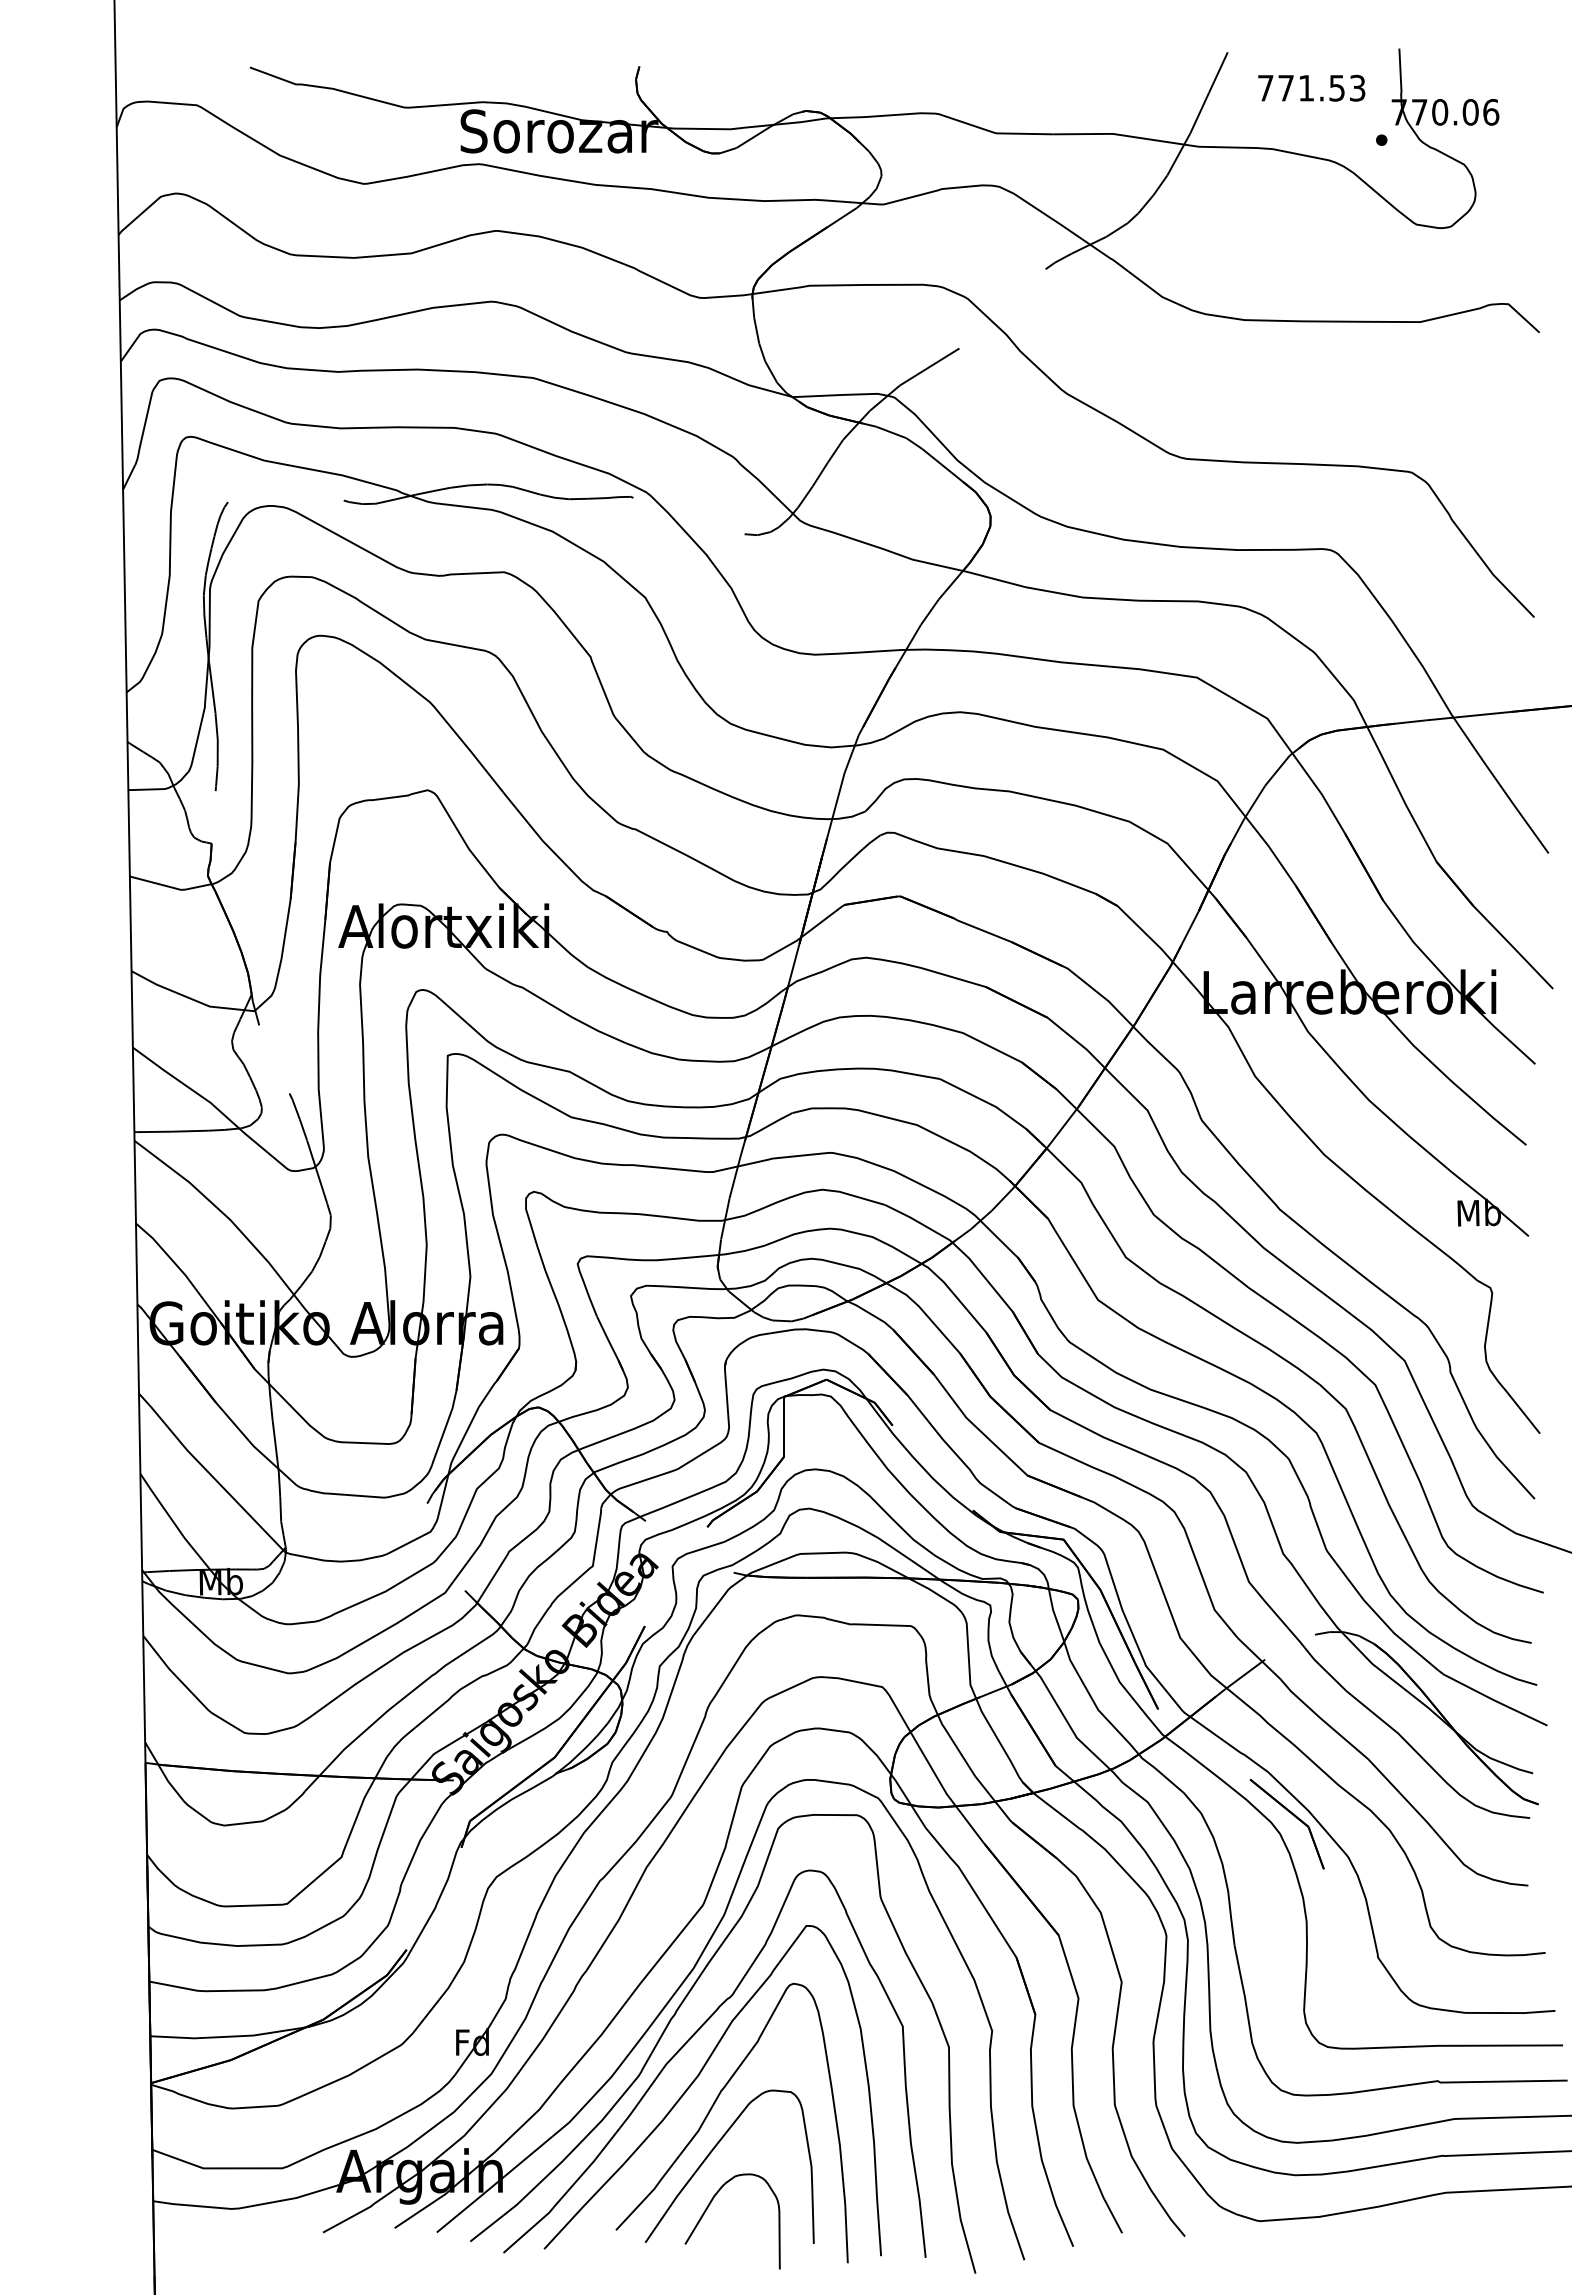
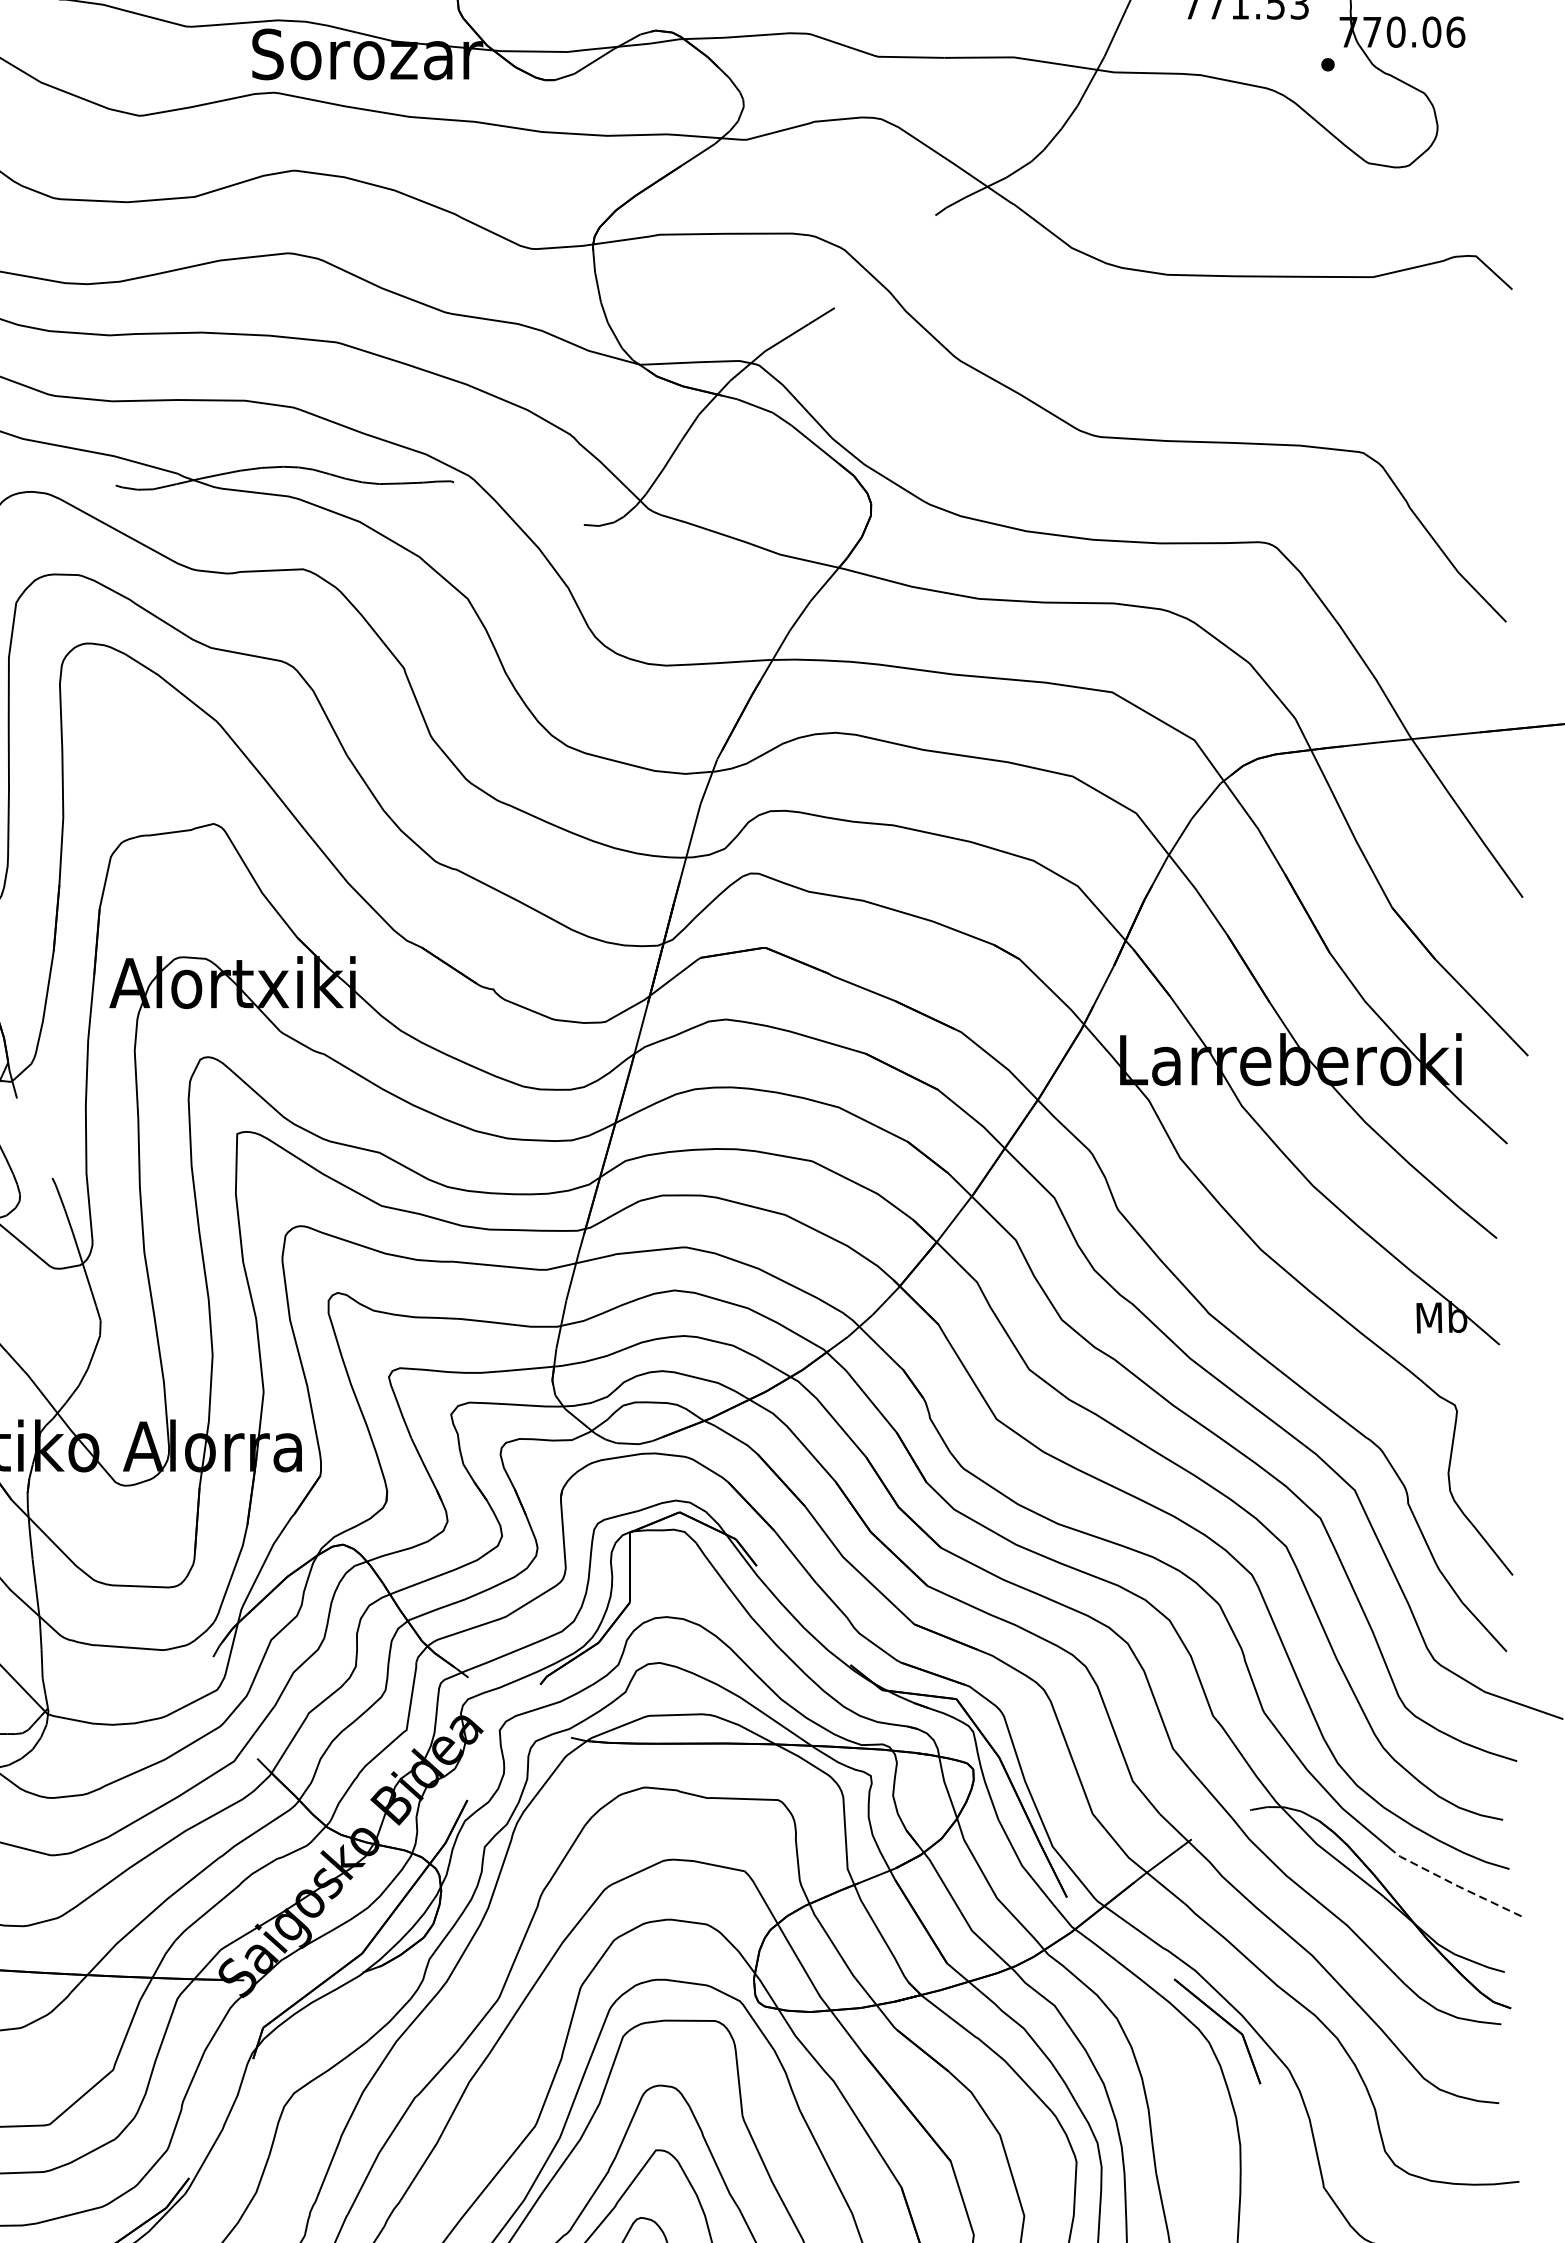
line: (1490, 1698) -> (1455, 1884), solid -> dashed

